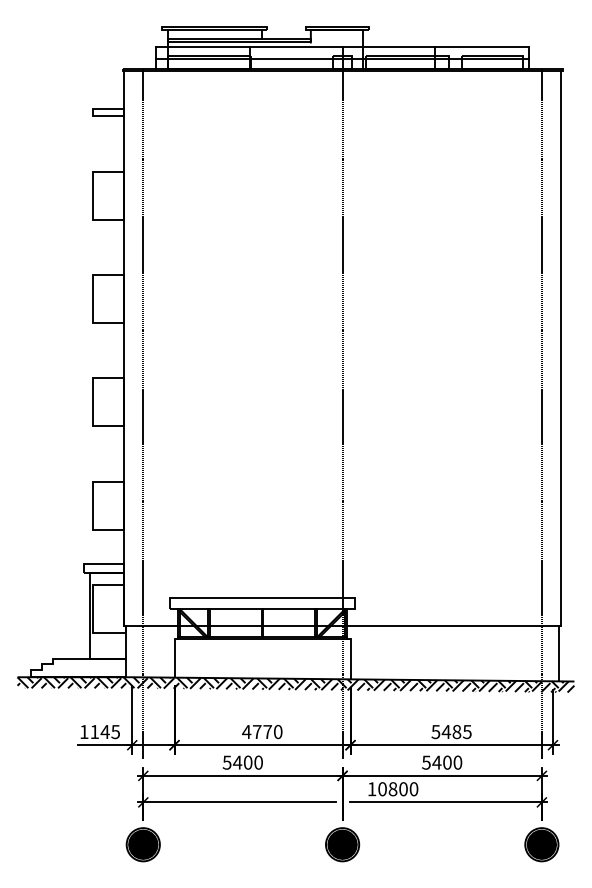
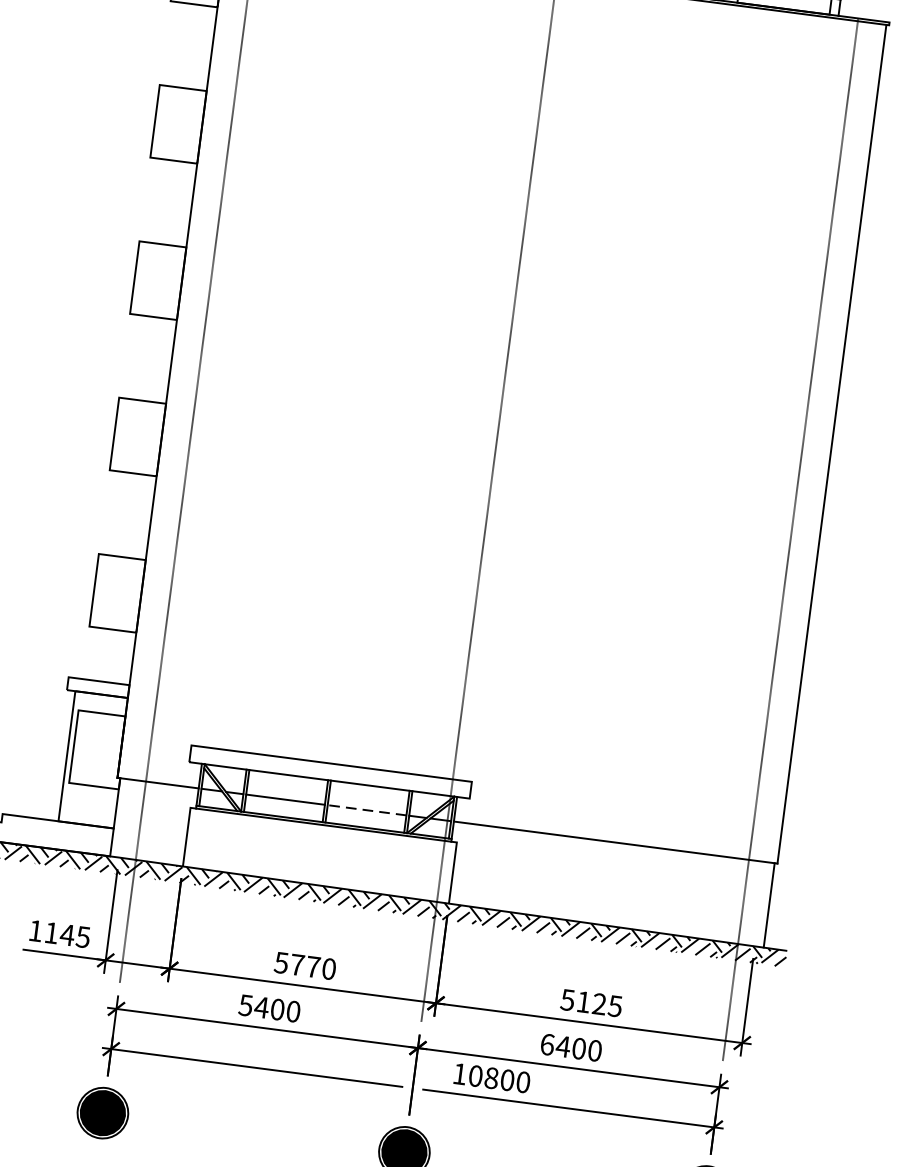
line: (288, 625) -> (365, 809), solid -> dashed
text: (246, 732) -> (281, 963), 4770 -> 5770
text: (451, 732) -> (591, 1003), 5485 -> 5125
text: (426, 762) -> (547, 1044), 5400 -> 6400

